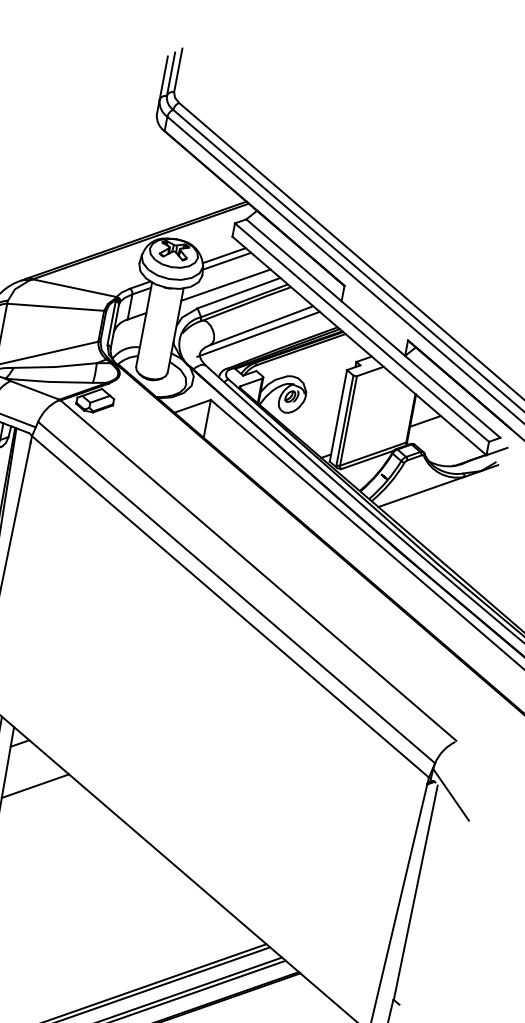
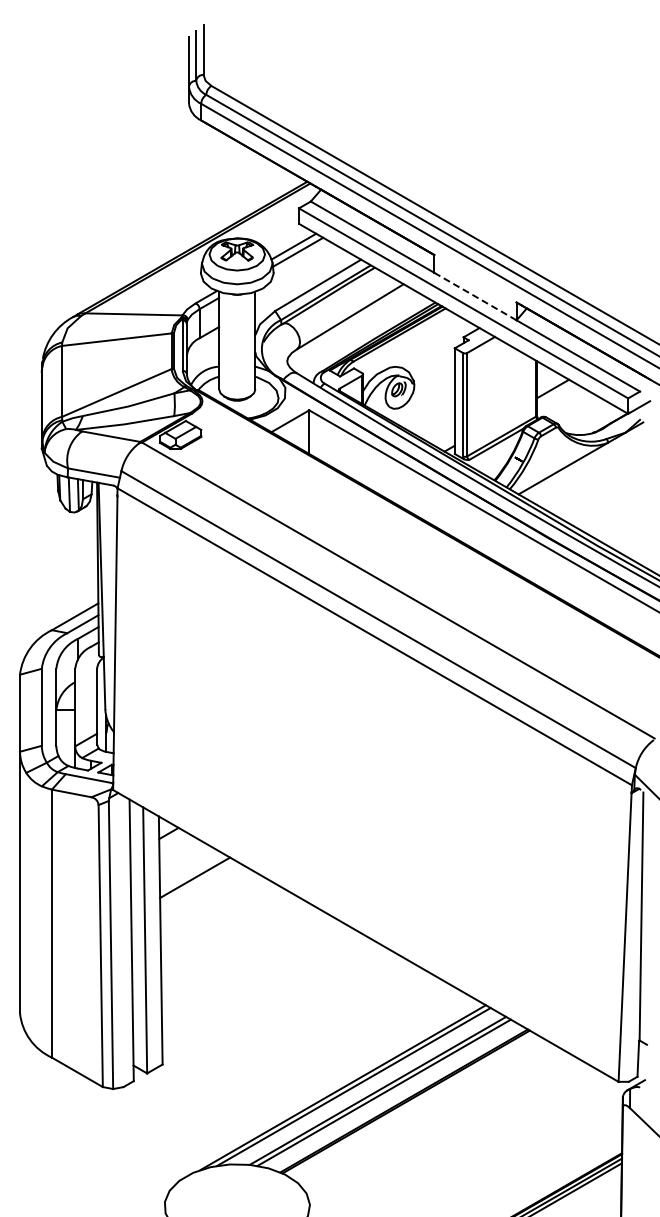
line: (225, 285) -> (301, 279), removed
line: (373, 328) -> (475, 296), solid -> dashed
line: (258, 334) -> (348, 327), removed

